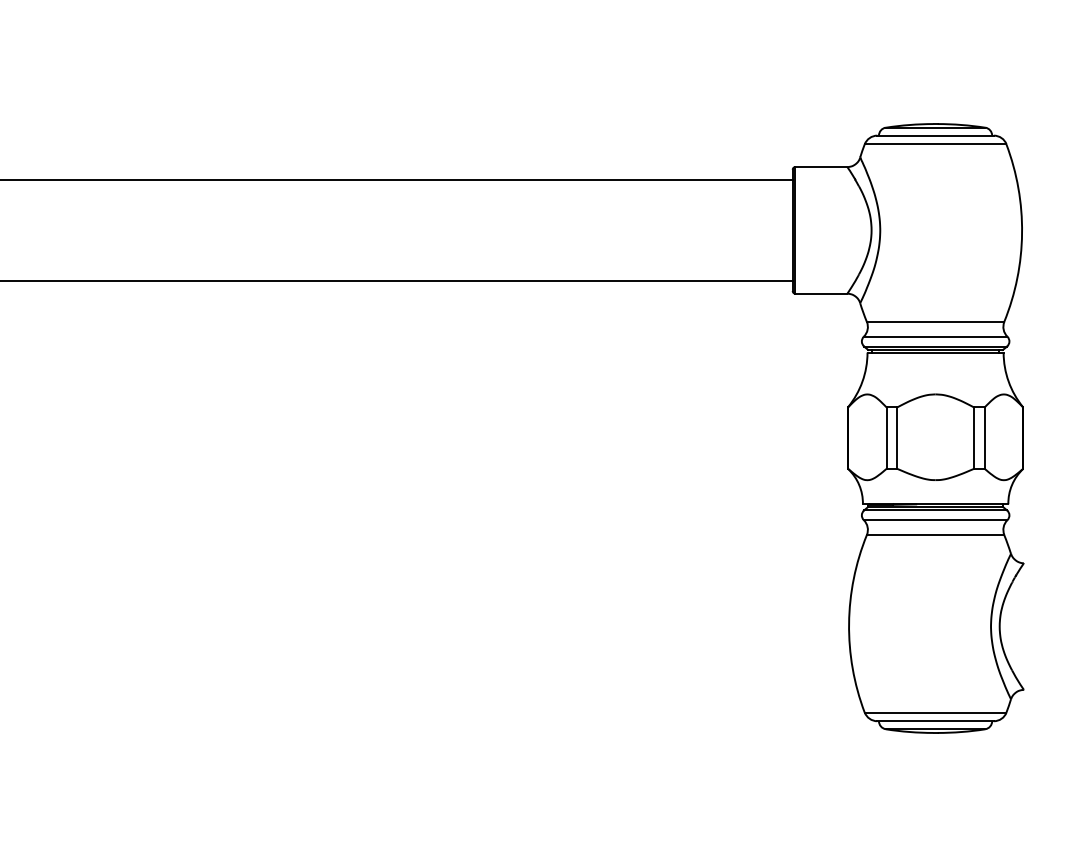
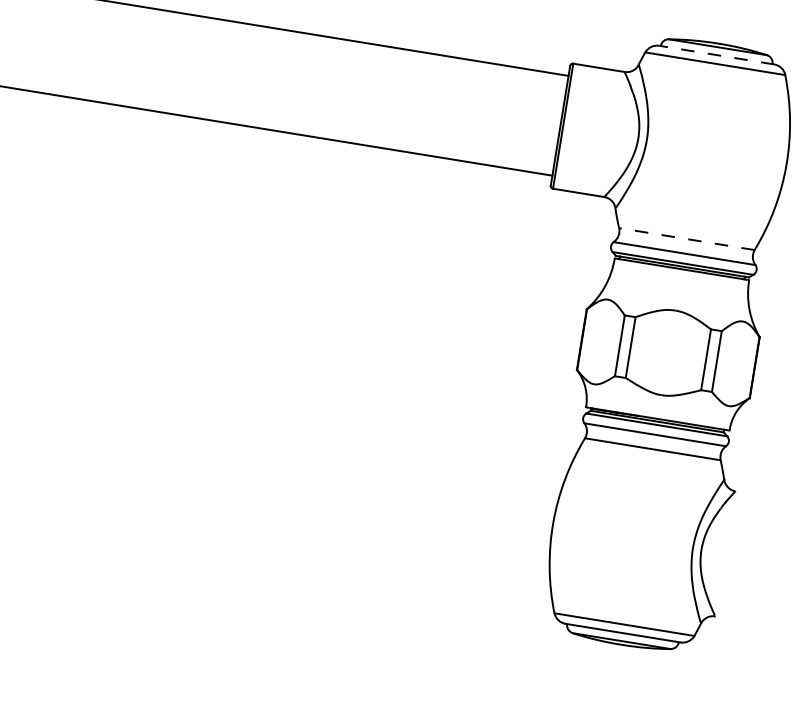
line: (935, 135) -> (716, 54), solid -> dashed
line: (935, 322) -> (686, 239), solid -> dashed

